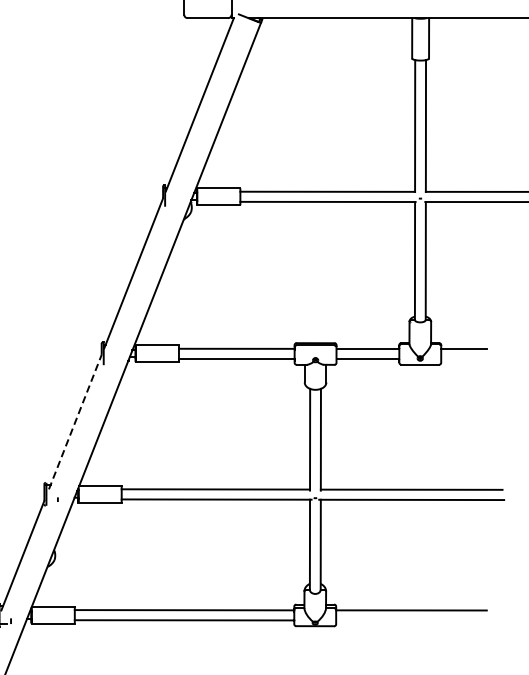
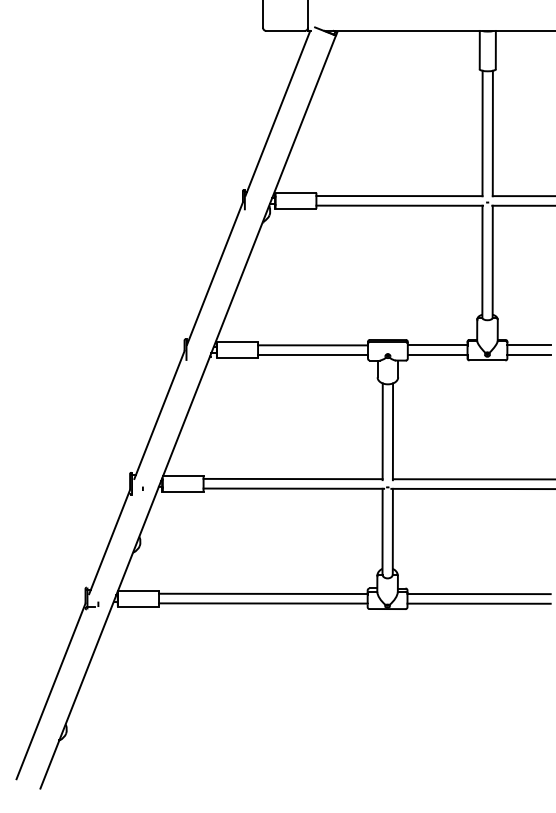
line: (464, 359) -> (529, 355), added
line: (75, 422) -> (159, 415), dashed -> solid
line: (410, 620) -> (478, 603), added

